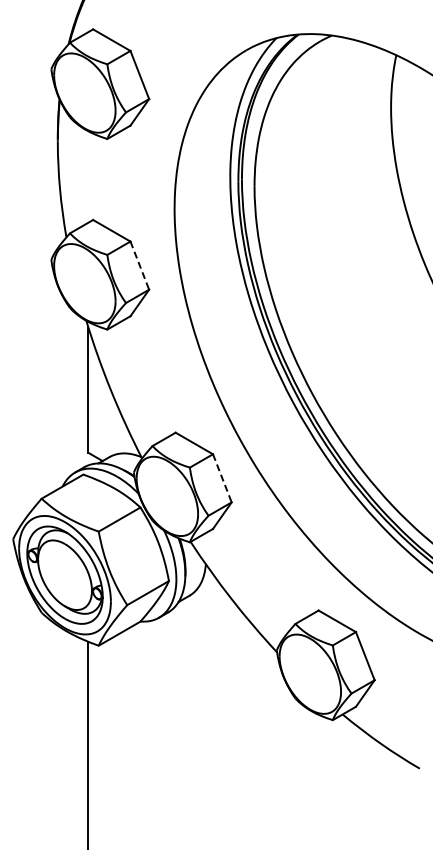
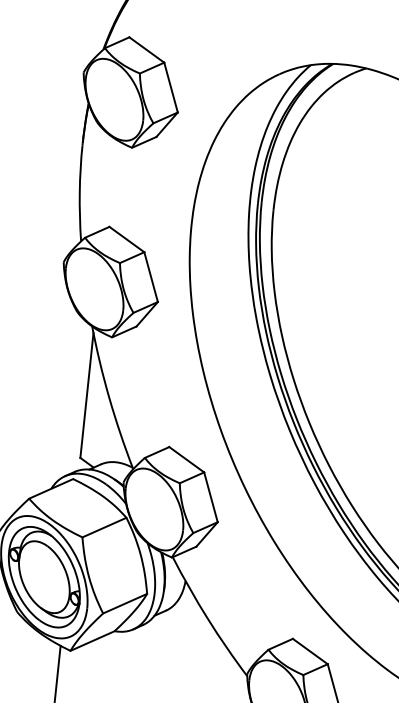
line: (139, 265) -> (150, 276), dashed -> solid
line: (222, 478) -> (211, 497), dashed -> solid

